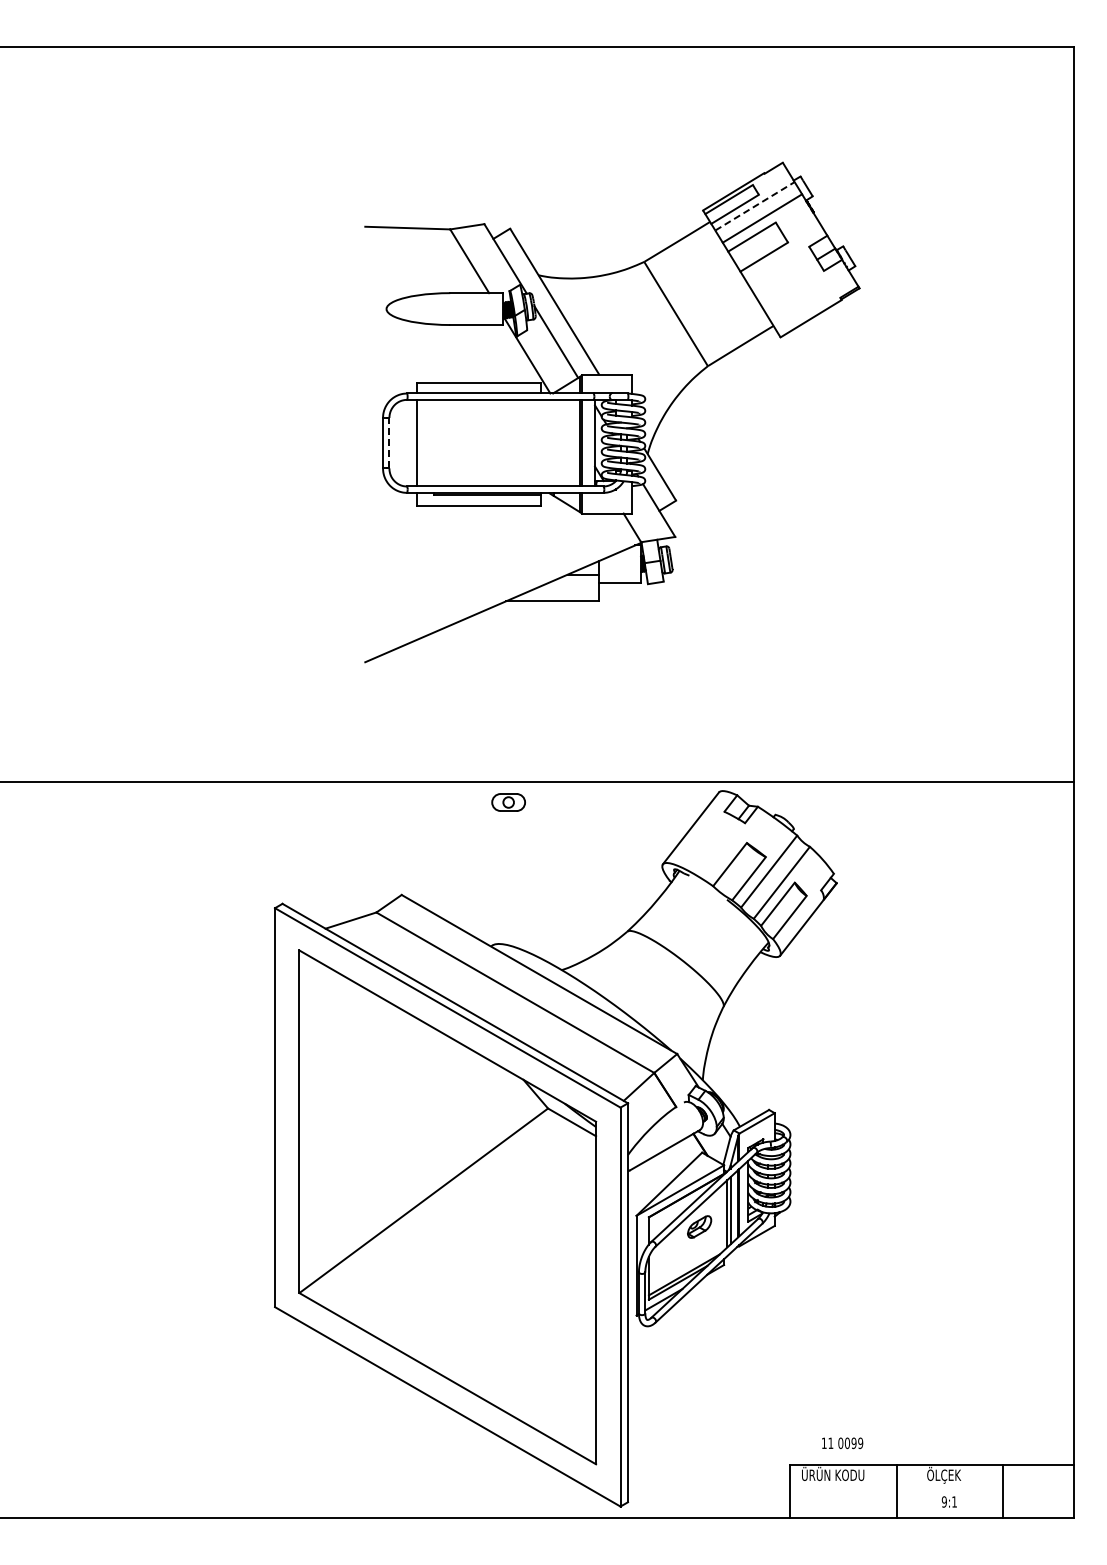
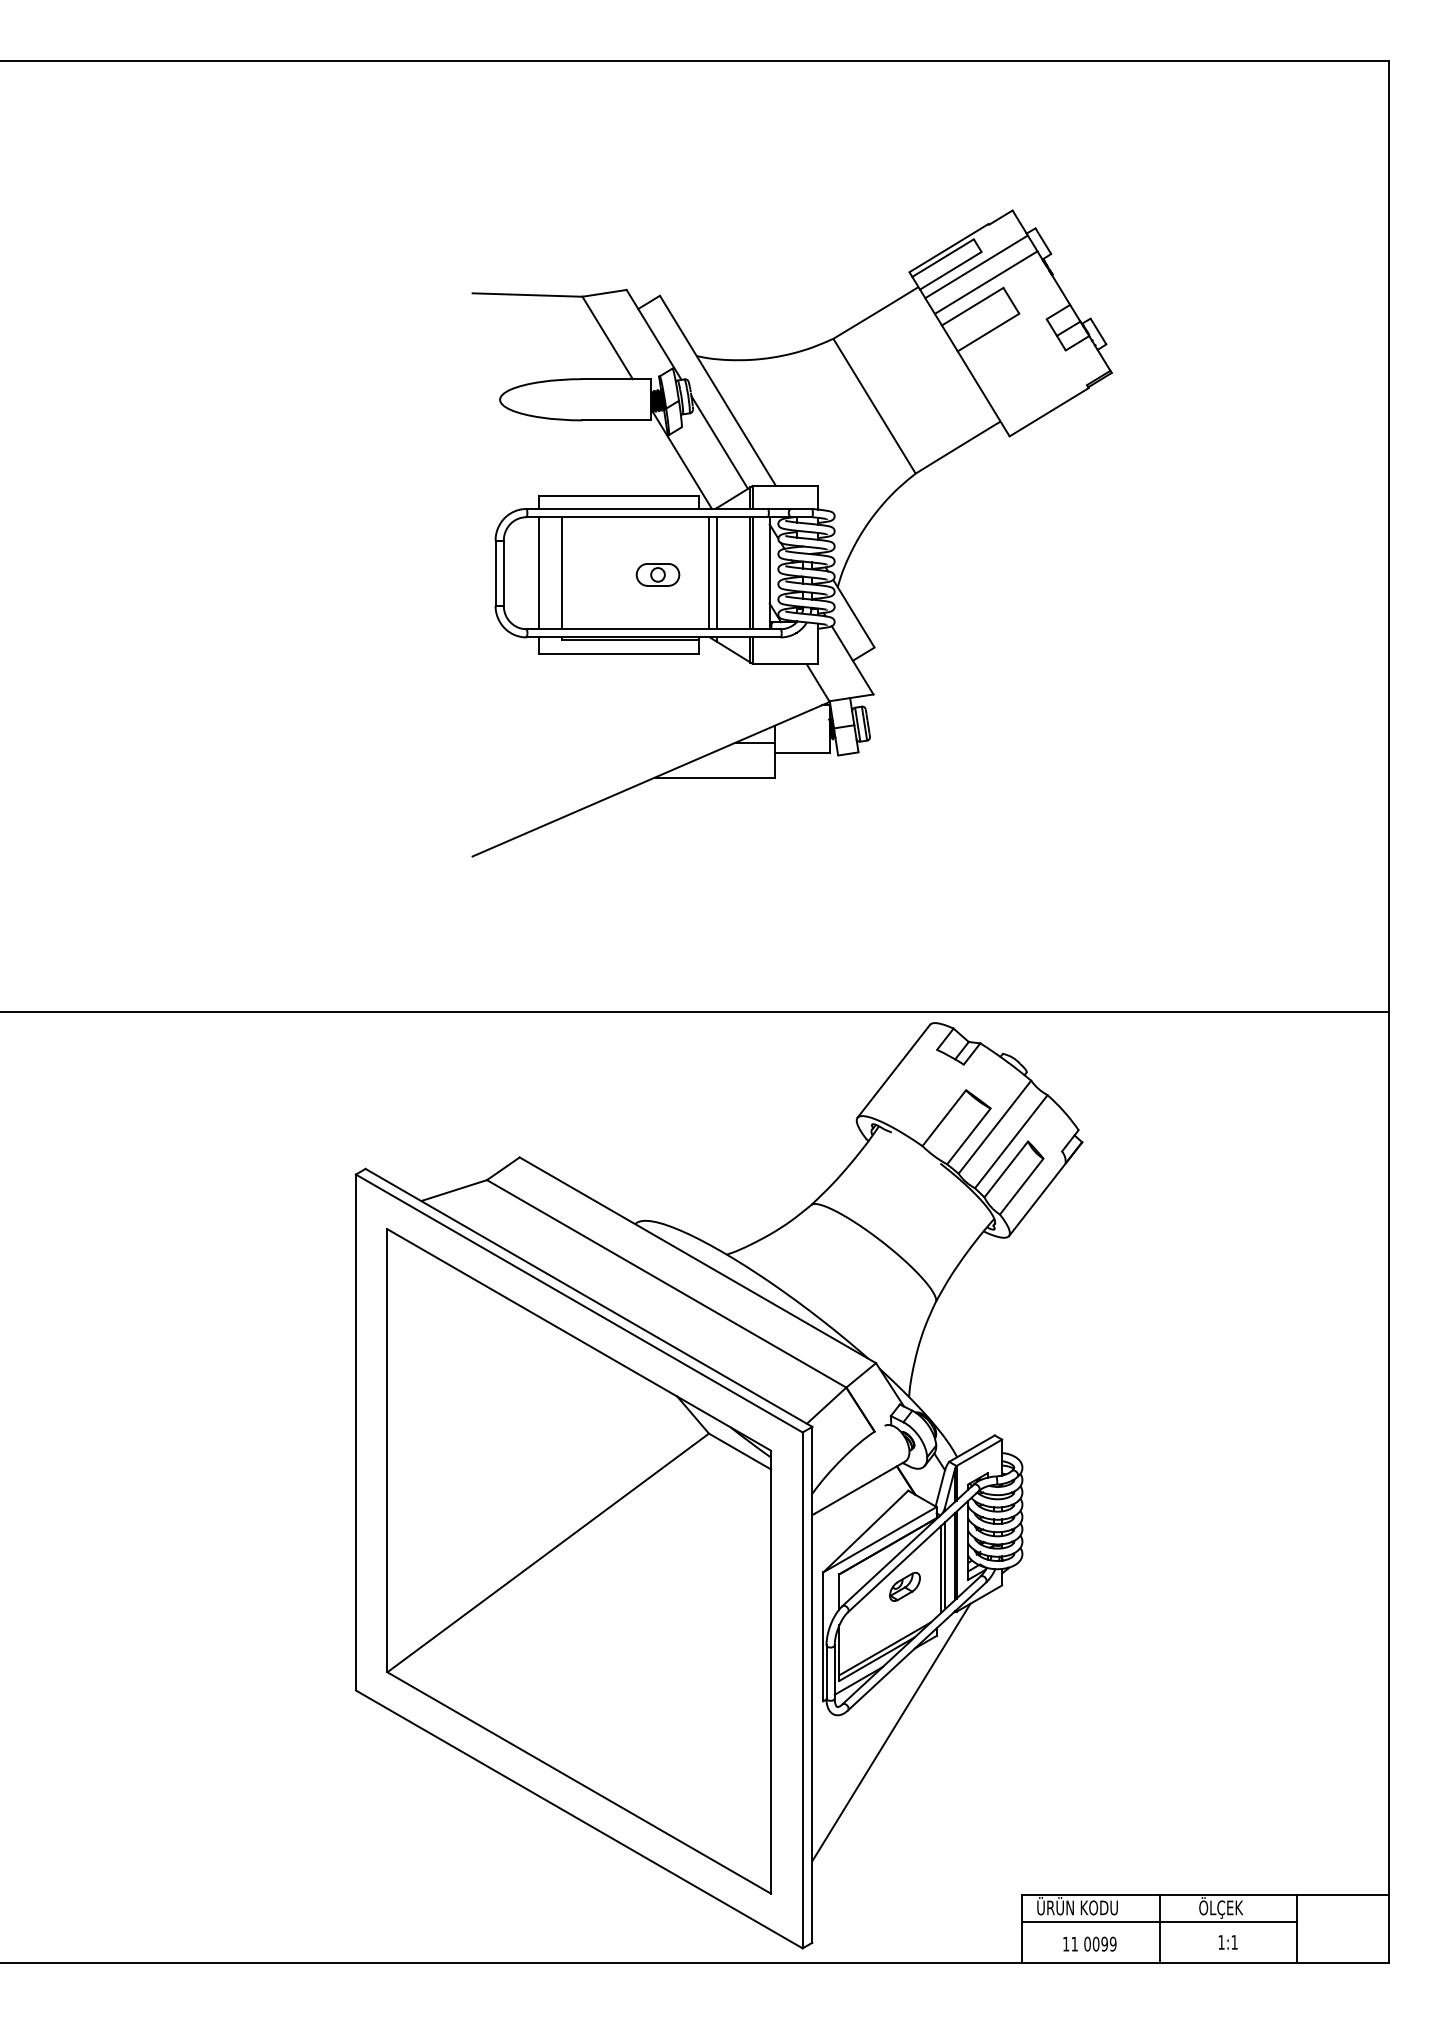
line: (755, 206) -> (977, 267), dashed -> solid
line: (389, 442) -> (503, 572), dashed -> solid
line: (434, 442) -> (562, 572), added
line: (547, 442) -> (708, 572), added
line: (554, 442) -> (717, 572), added
part: (508, 802) -> (657, 574), moved
line: (689, 1339) -> (891, 1732), added
text: (842, 1443) -> (1089, 1944), moved
line: (896, 1486) -> (1159, 1922), added
text: (943, 1501) -> (1220, 1941), 9:1 -> 1:1

